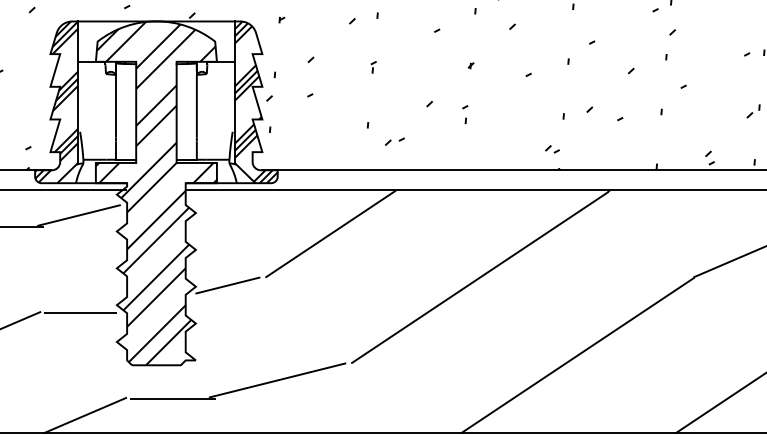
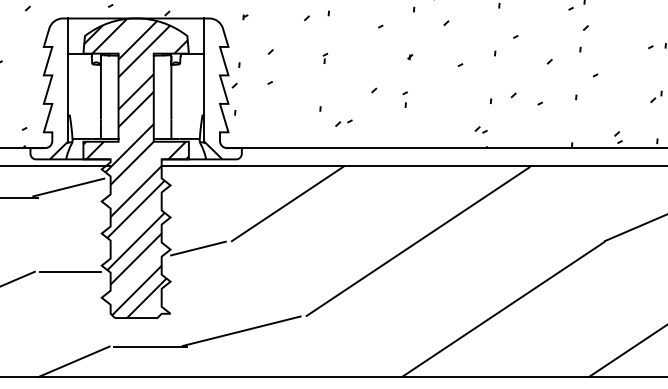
hatch: (55, 101) -> (48, 88), removed
hatch: (255, 101) -> (222, 88), removed

